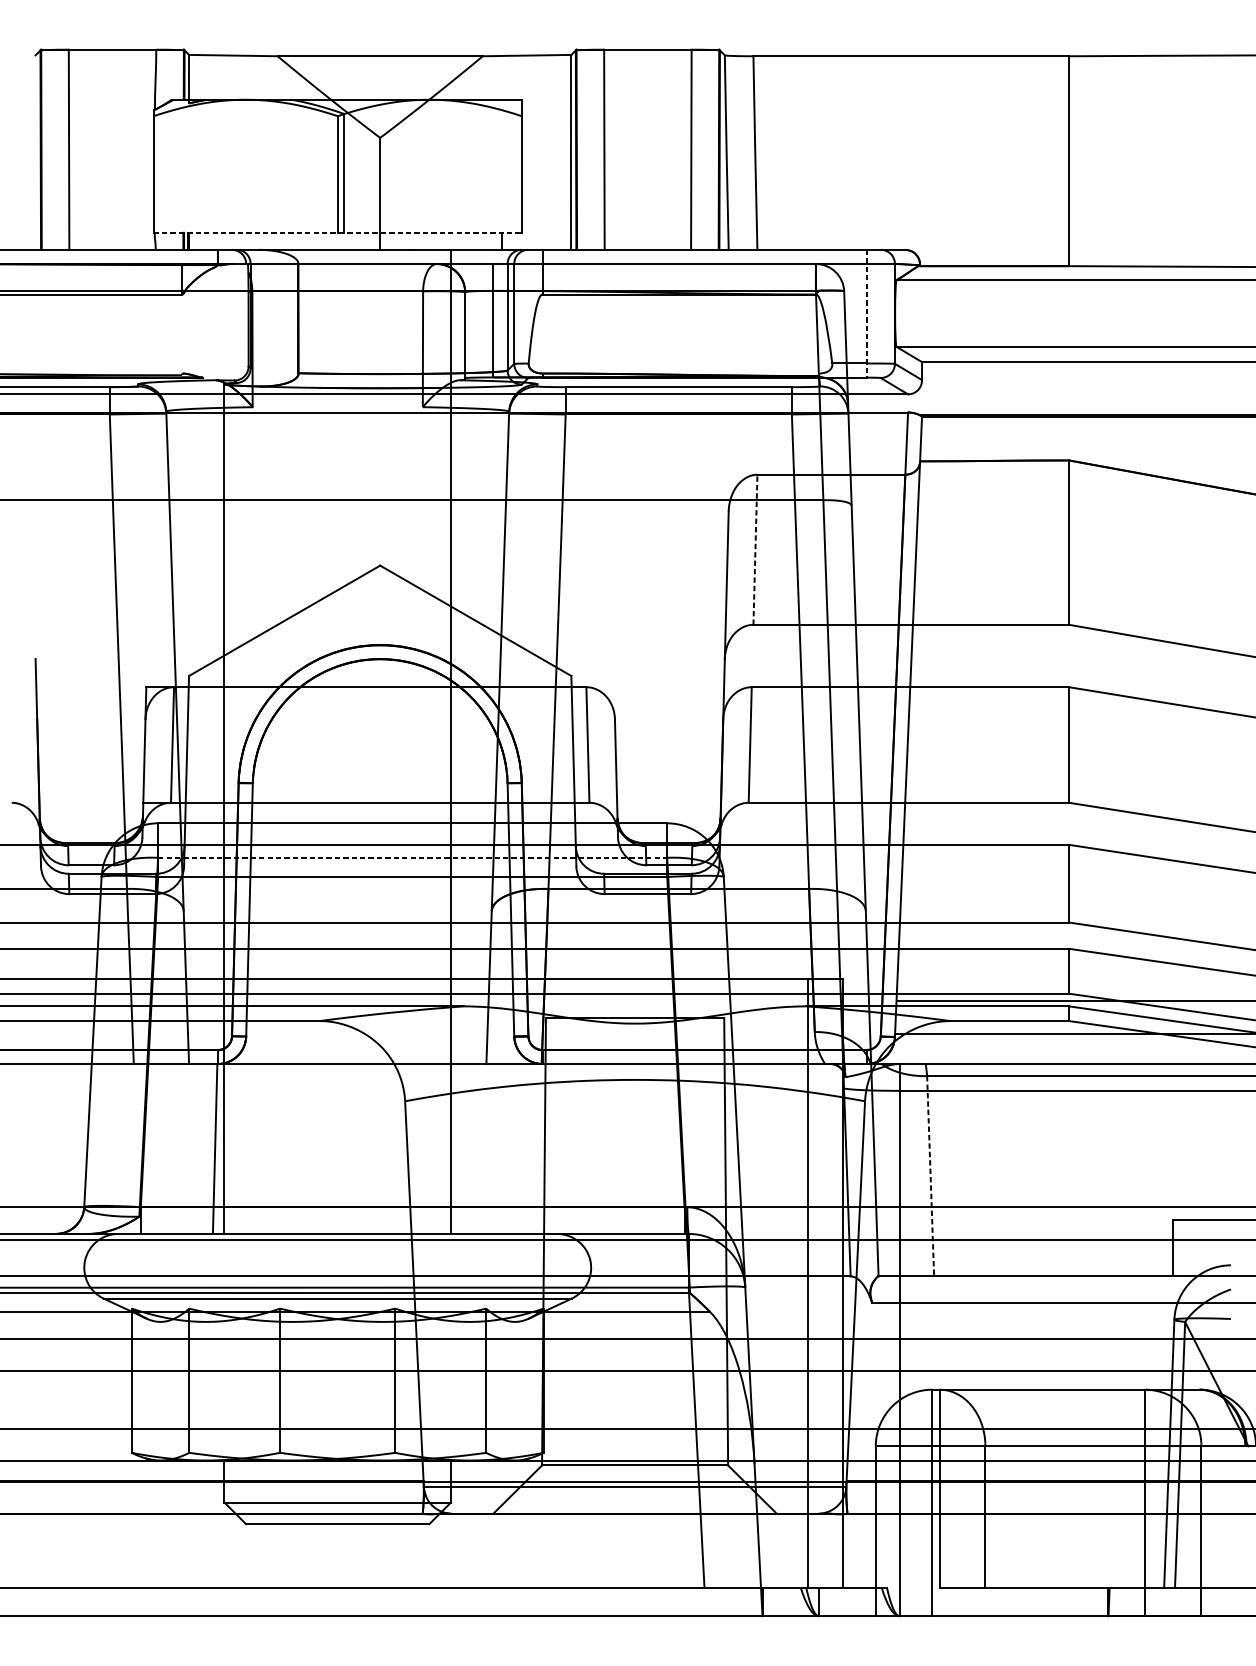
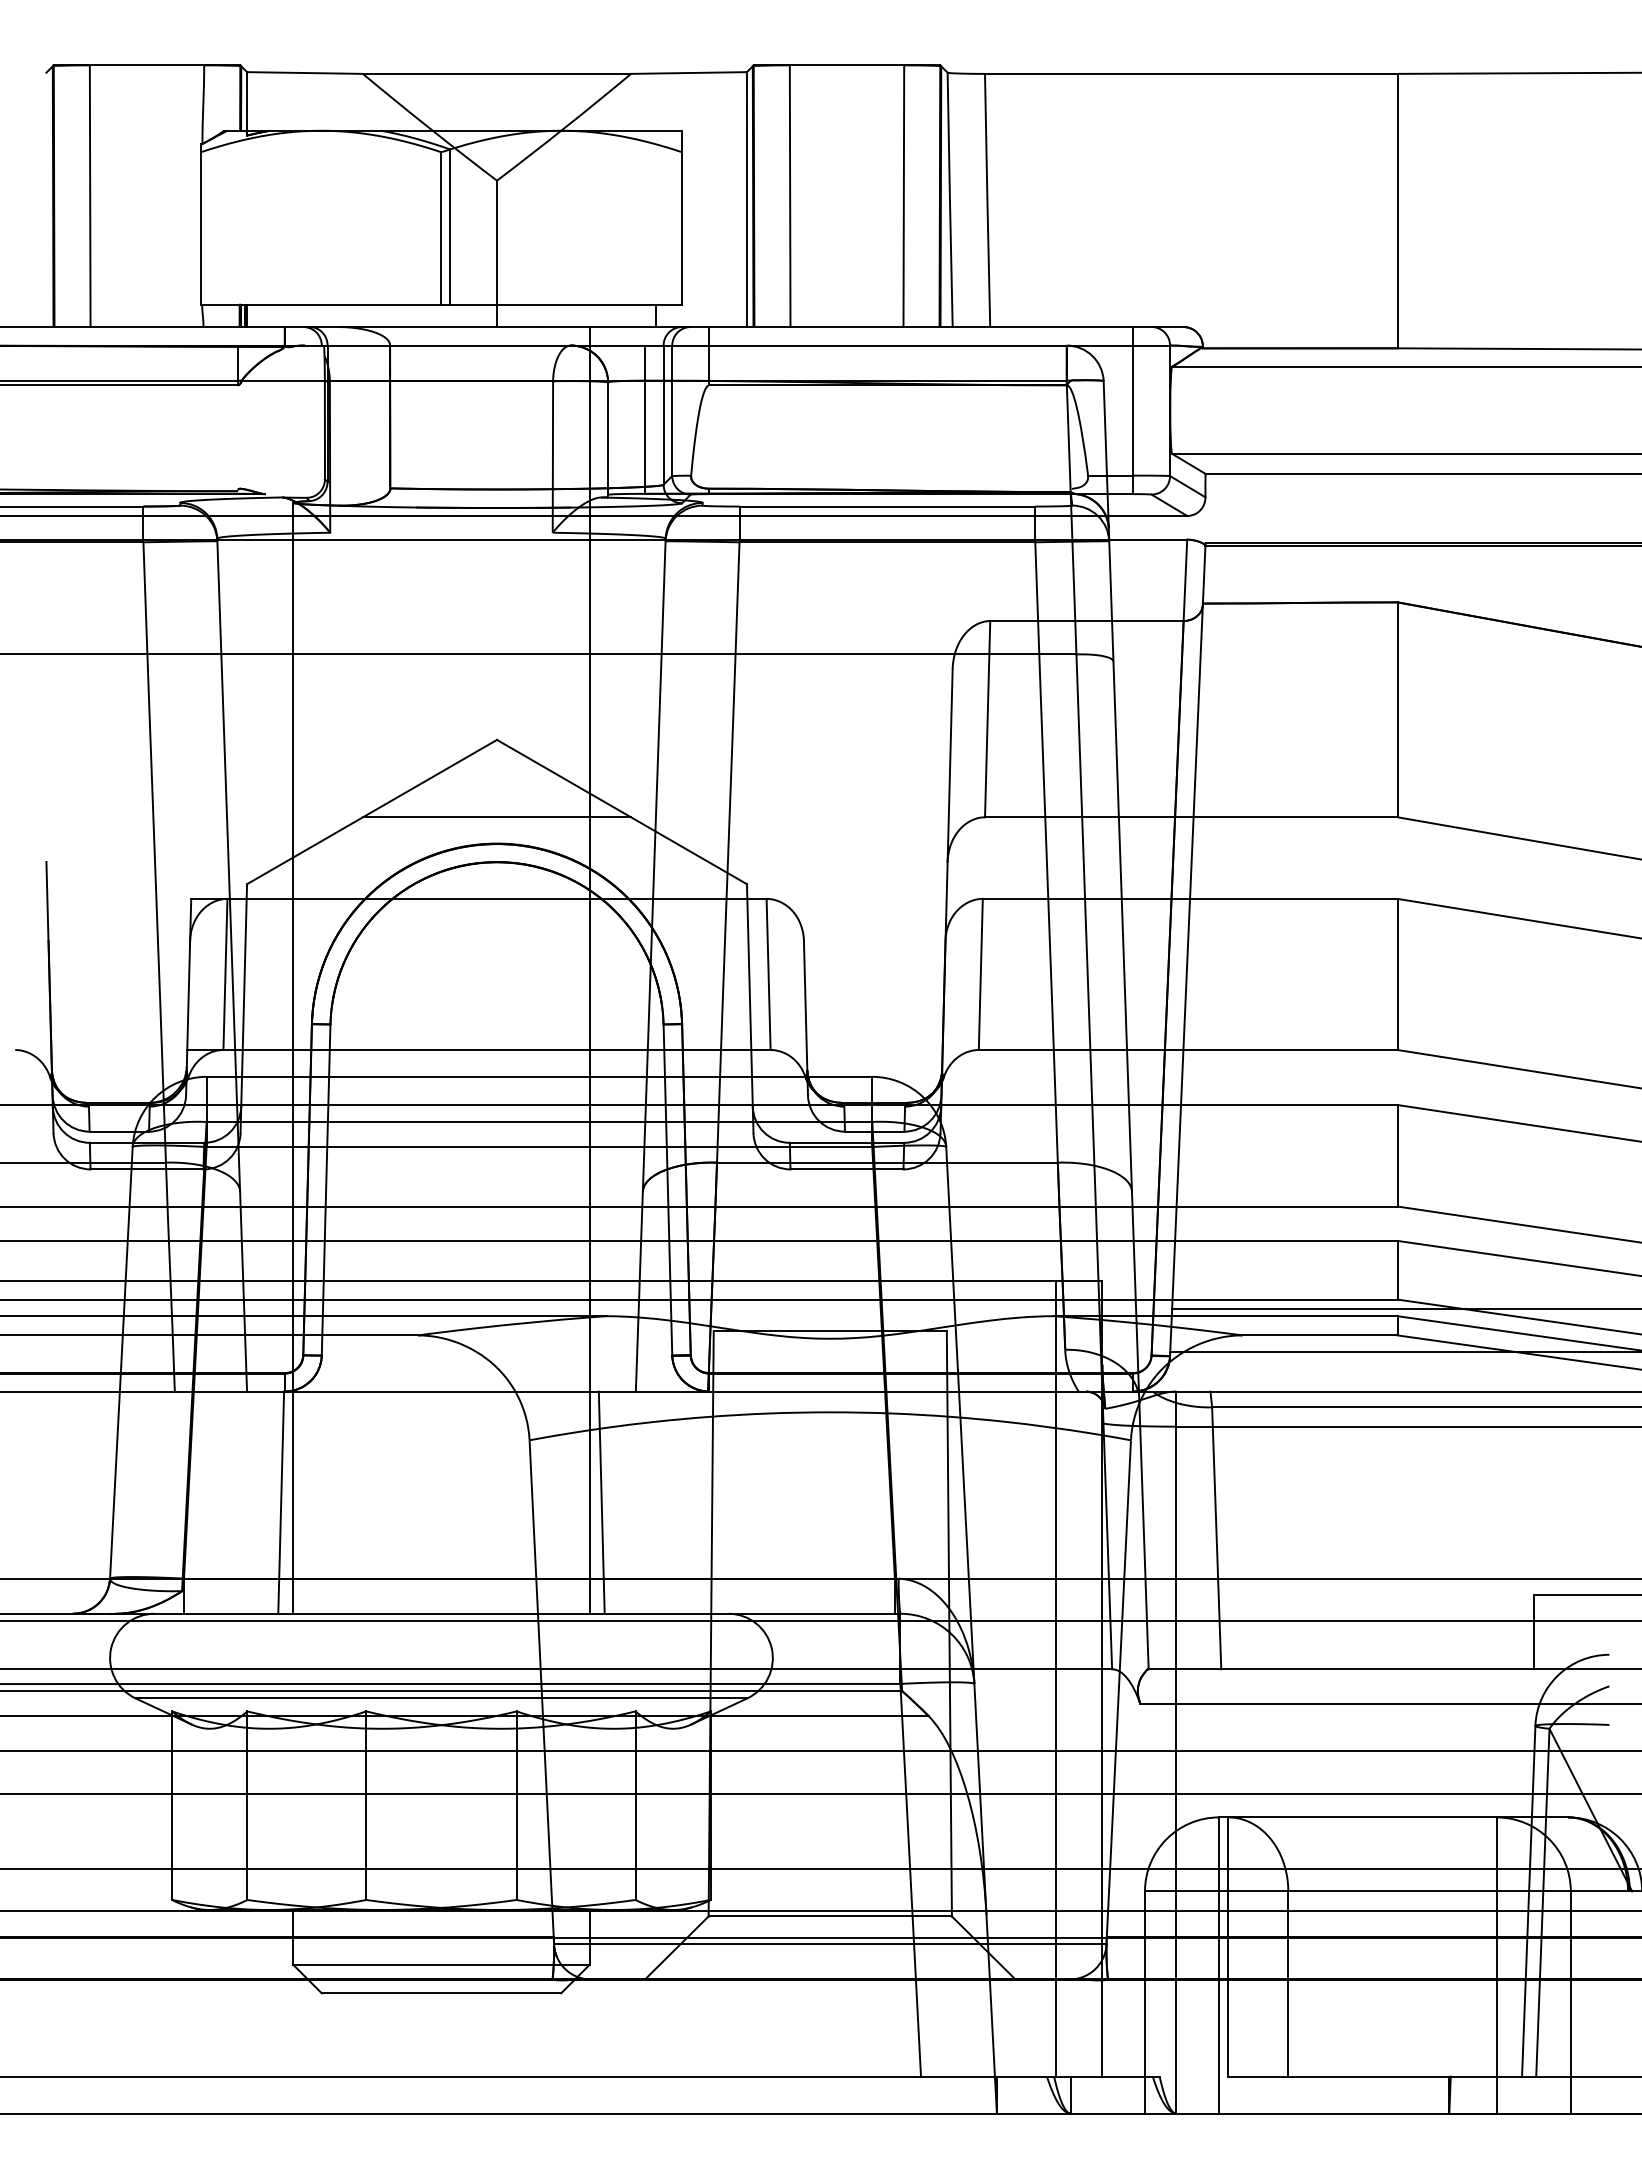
line: (337, 232) -> (441, 304), dashed -> solid
line: (867, 313) -> (1133, 410), dashed -> solid
line: (755, 549) -> (987, 718), dashed -> solid
line: (379, 624) -> (496, 817), added
line: (412, 857) -> (539, 1121), dashed -> solid
line: (460, 1148) -> (601, 1502), added
line: (930, 1176) -> (1216, 1538), dashed -> solid

